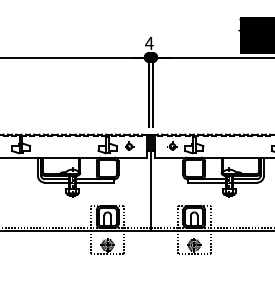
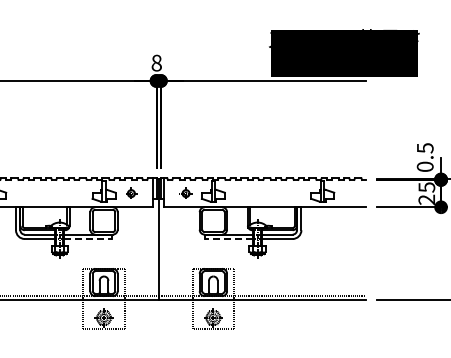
text: (149, 42) -> (156, 62), 4 -> 8
line: (95, 183) -> (88, 239), solid -> dashed
line: (206, 183) -> (228, 239), solid -> dashed

